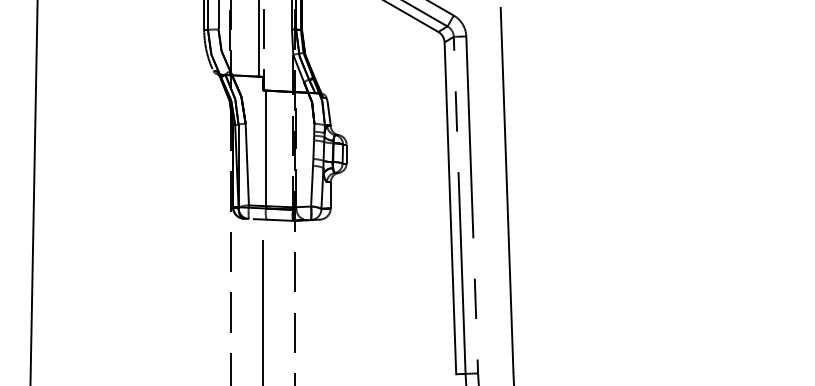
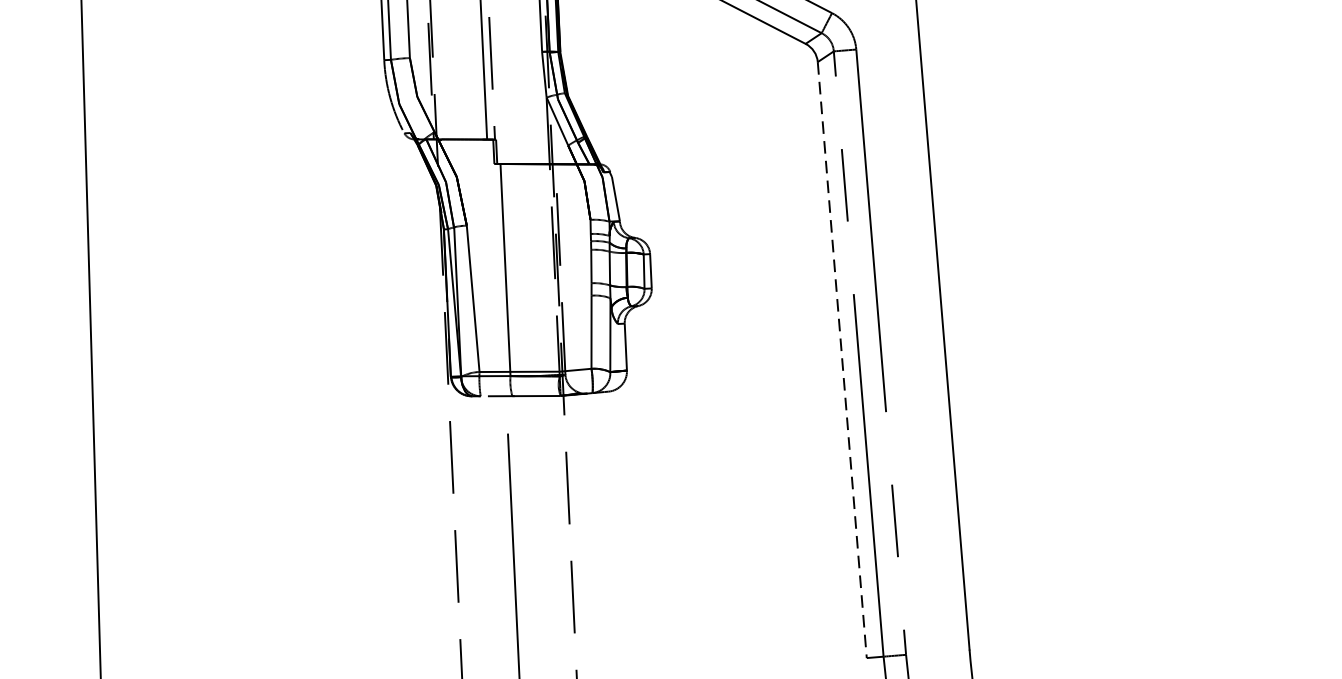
line: (450, 208) -> (842, 360), solid -> dashed

